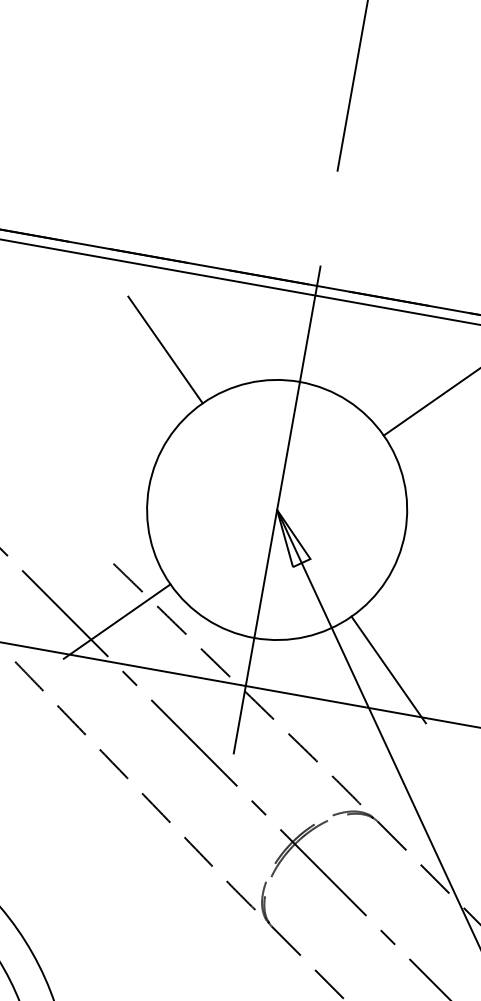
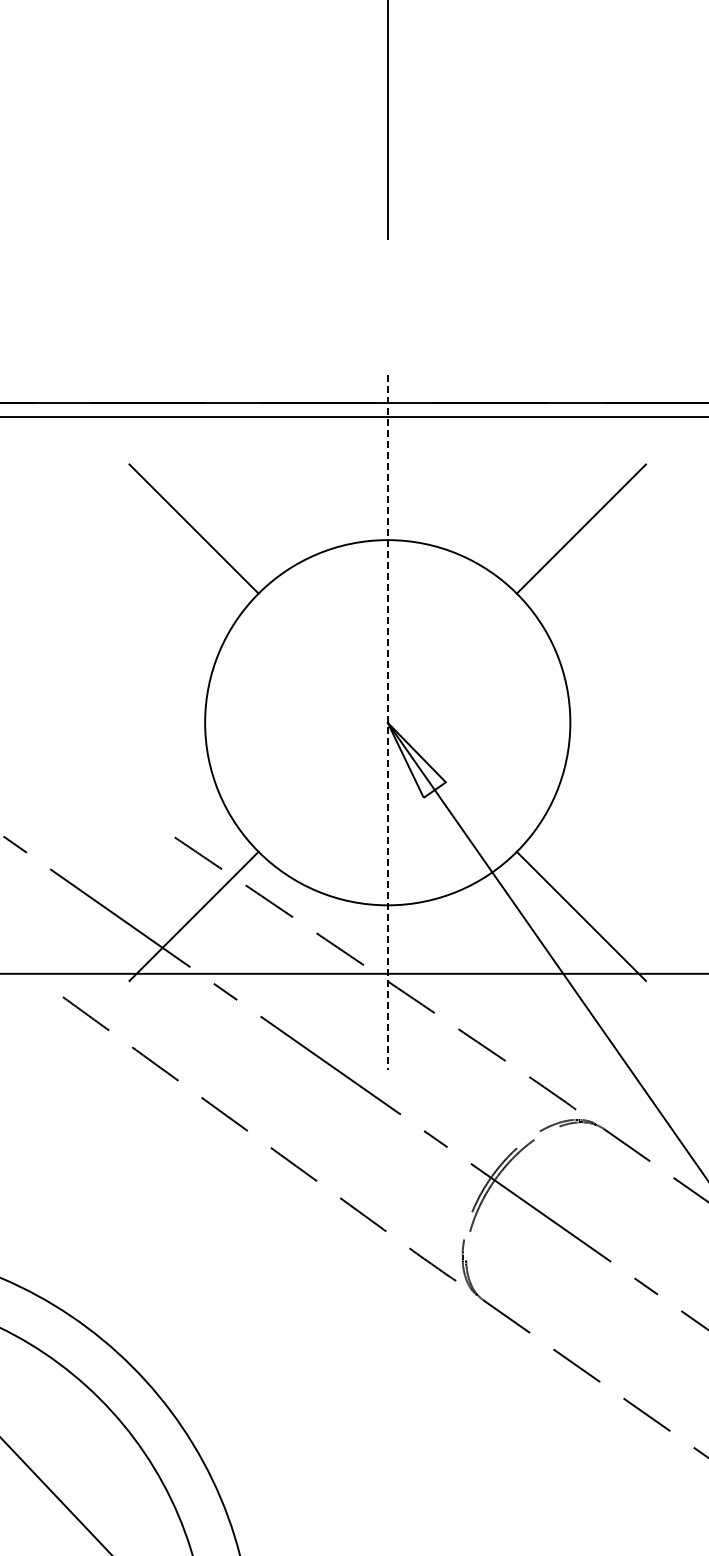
line: (276, 510) -> (387, 723), solid -> dashed

